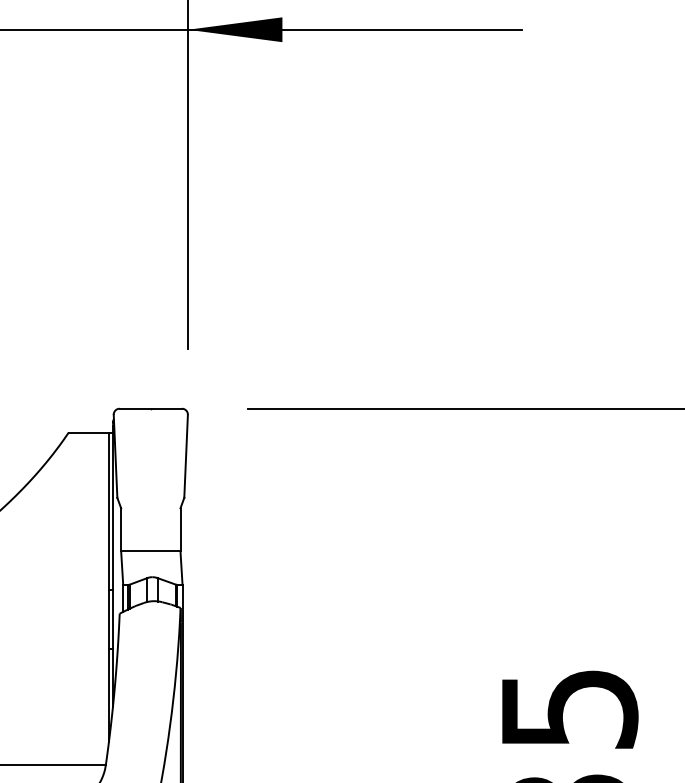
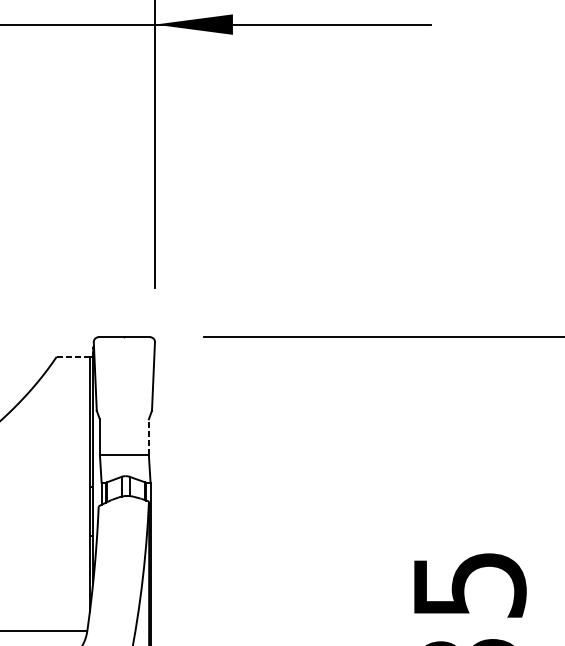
line: (89, 432) -> (73, 356), solid -> dashed
line: (180, 529) -> (148, 436), solid -> dashed

